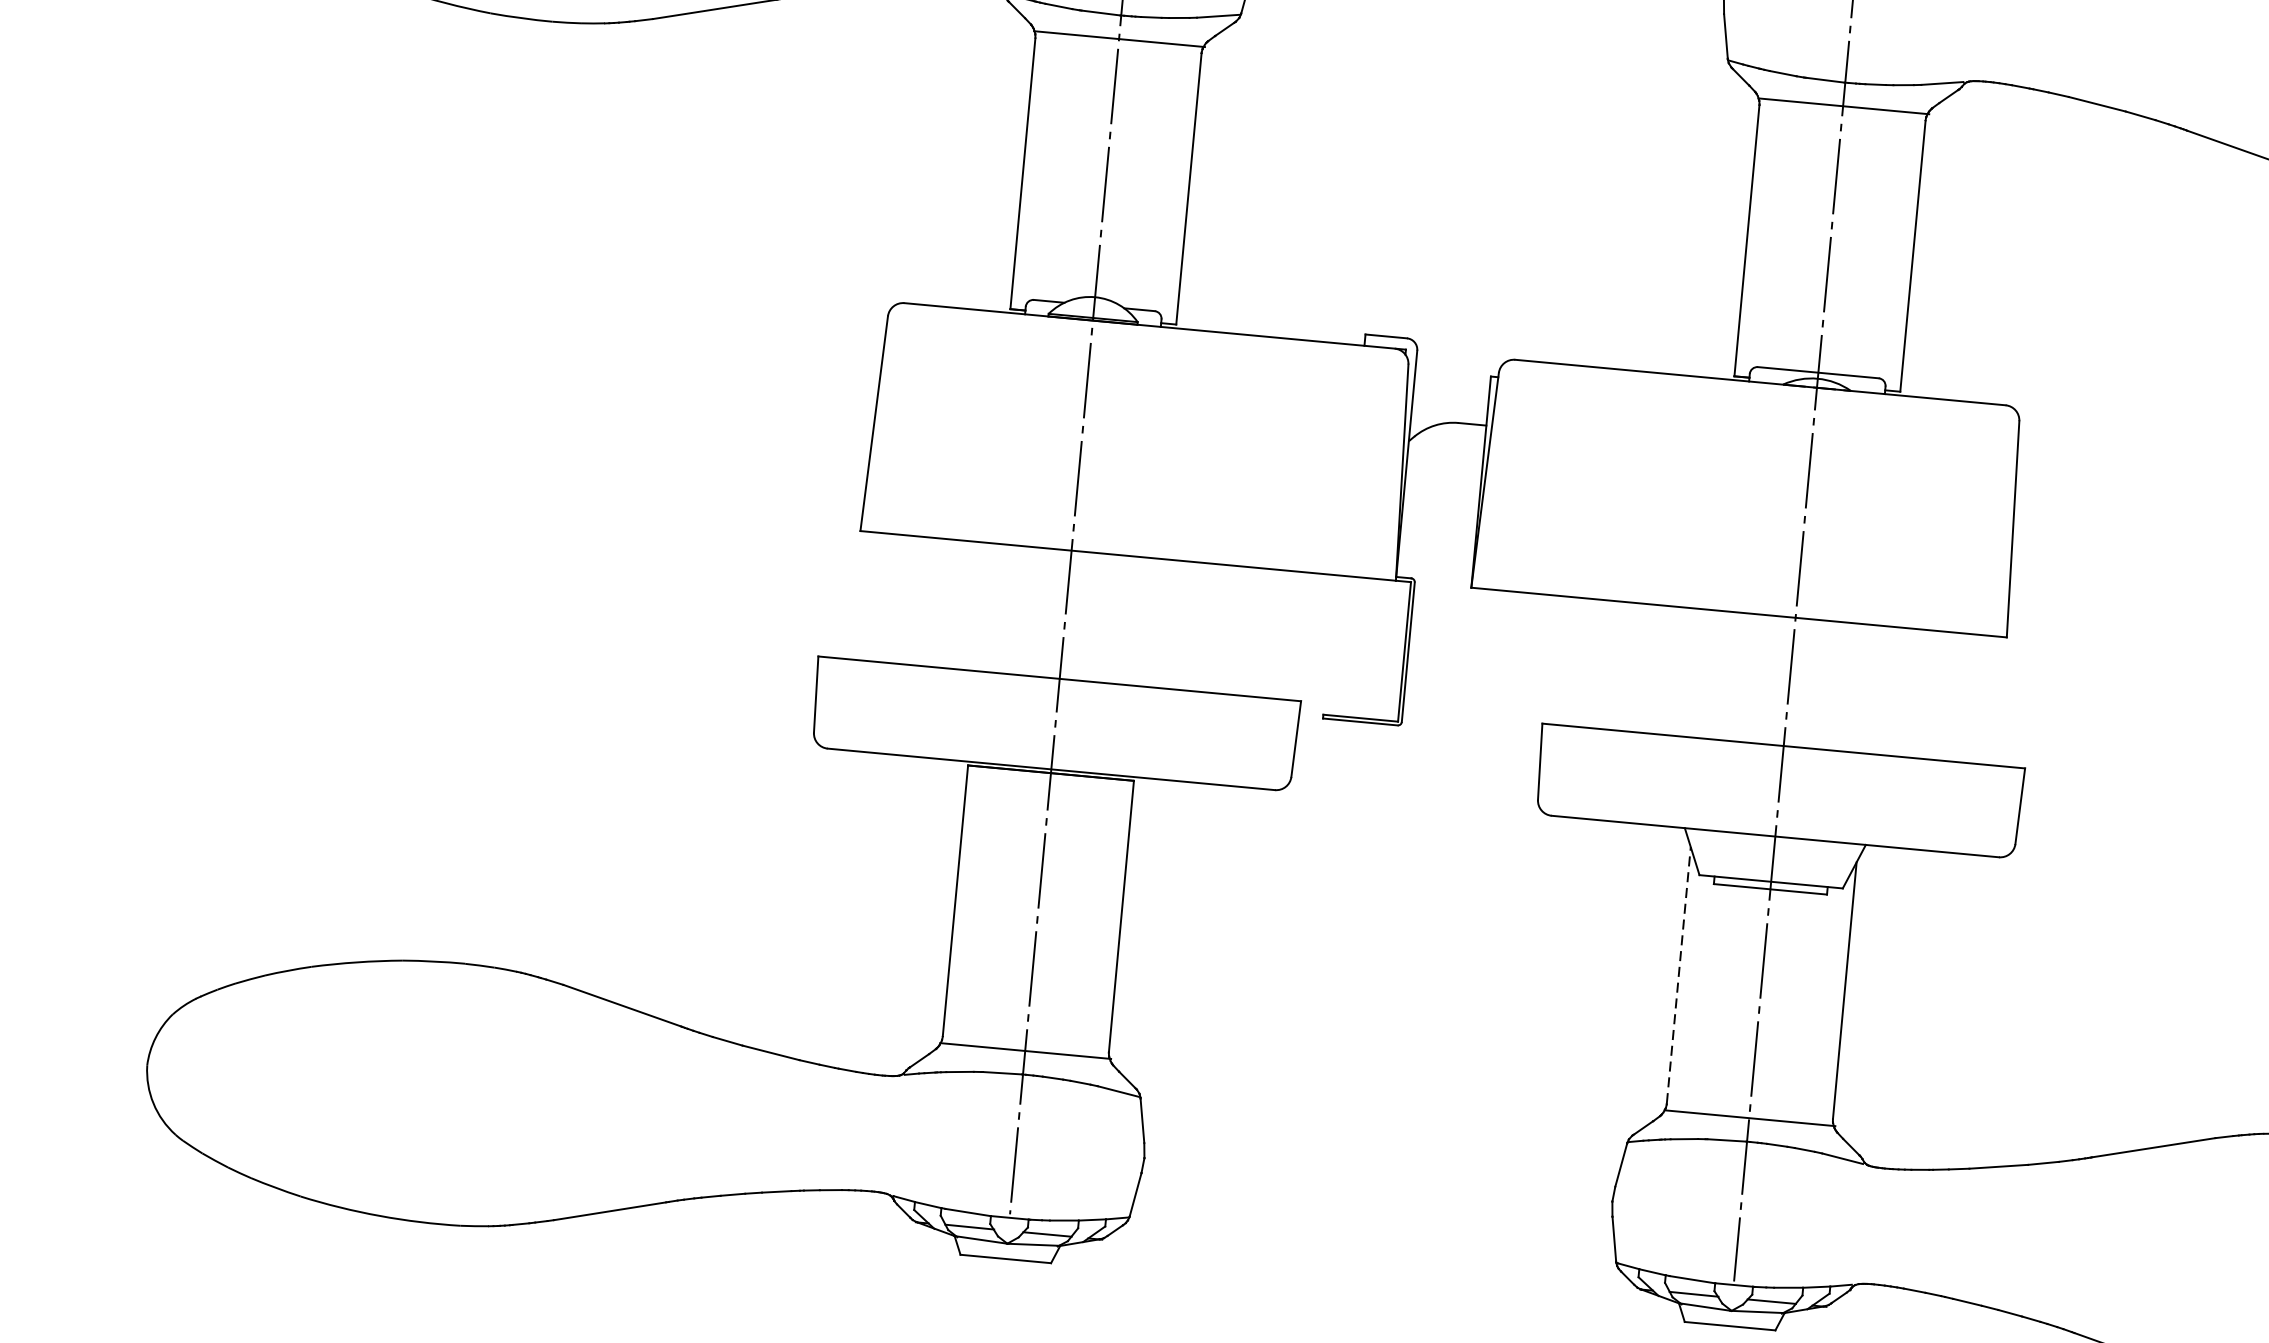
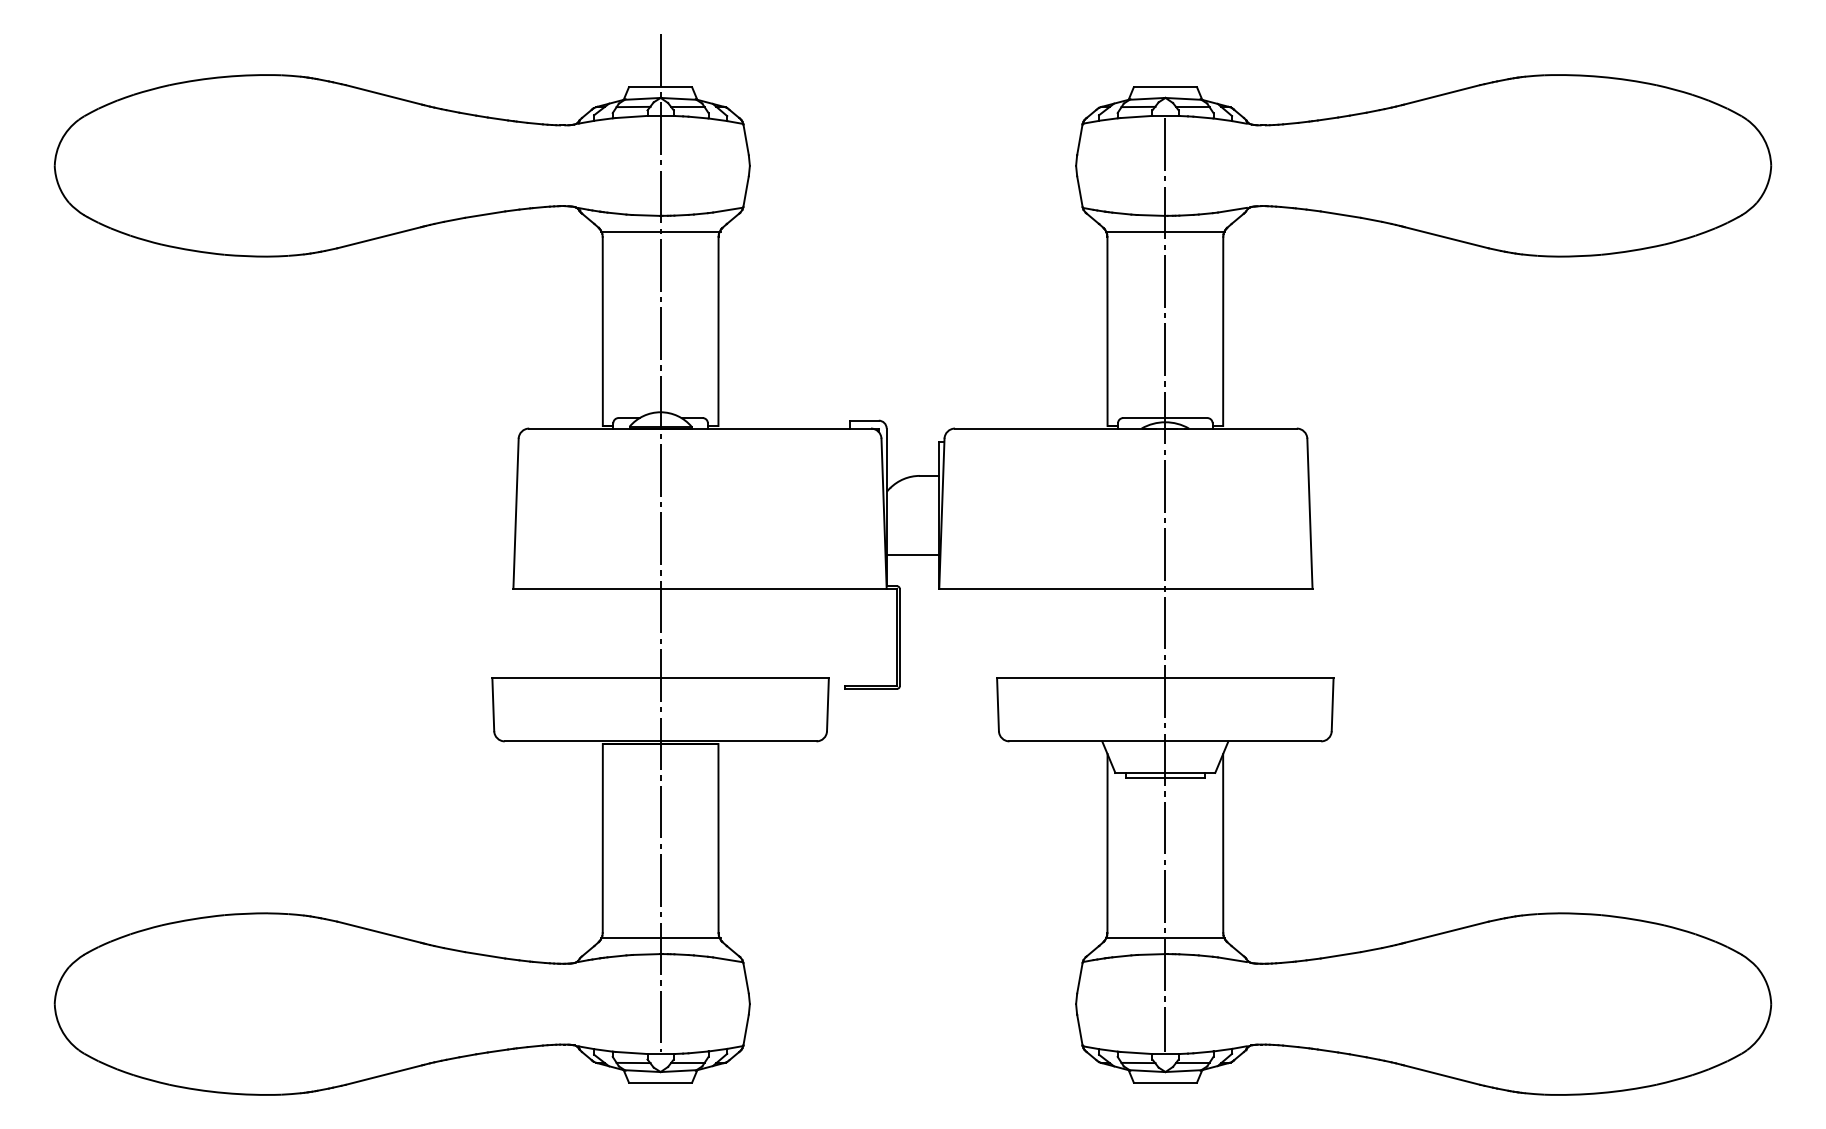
line: (1437, 534) -> (912, 554), added
line: (1678, 973) -> (1107, 842), dashed -> solid

